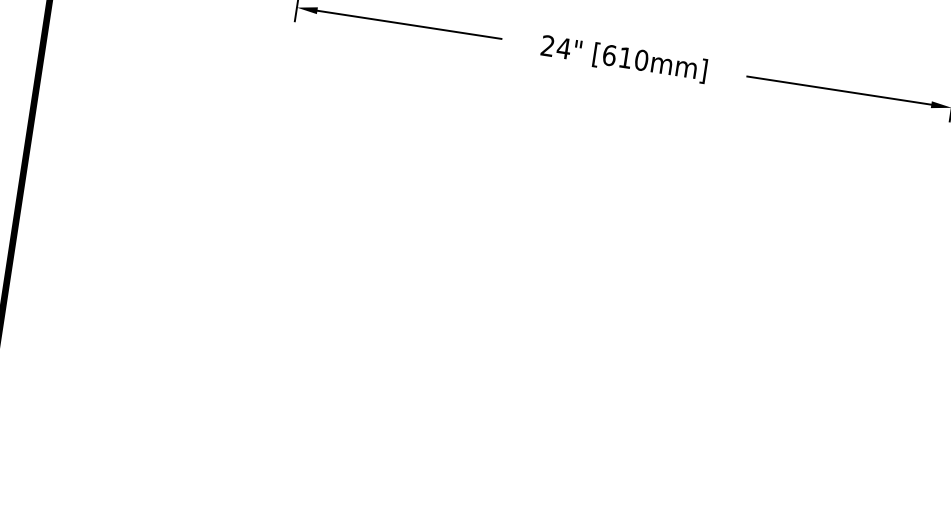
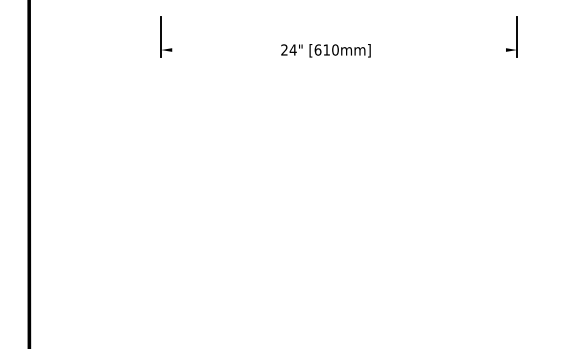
line: (409, 25) -> (222, 50), removed
text: (623, 58) -> (325, 50), moved
line: (838, 91) -> (455, 50), removed

